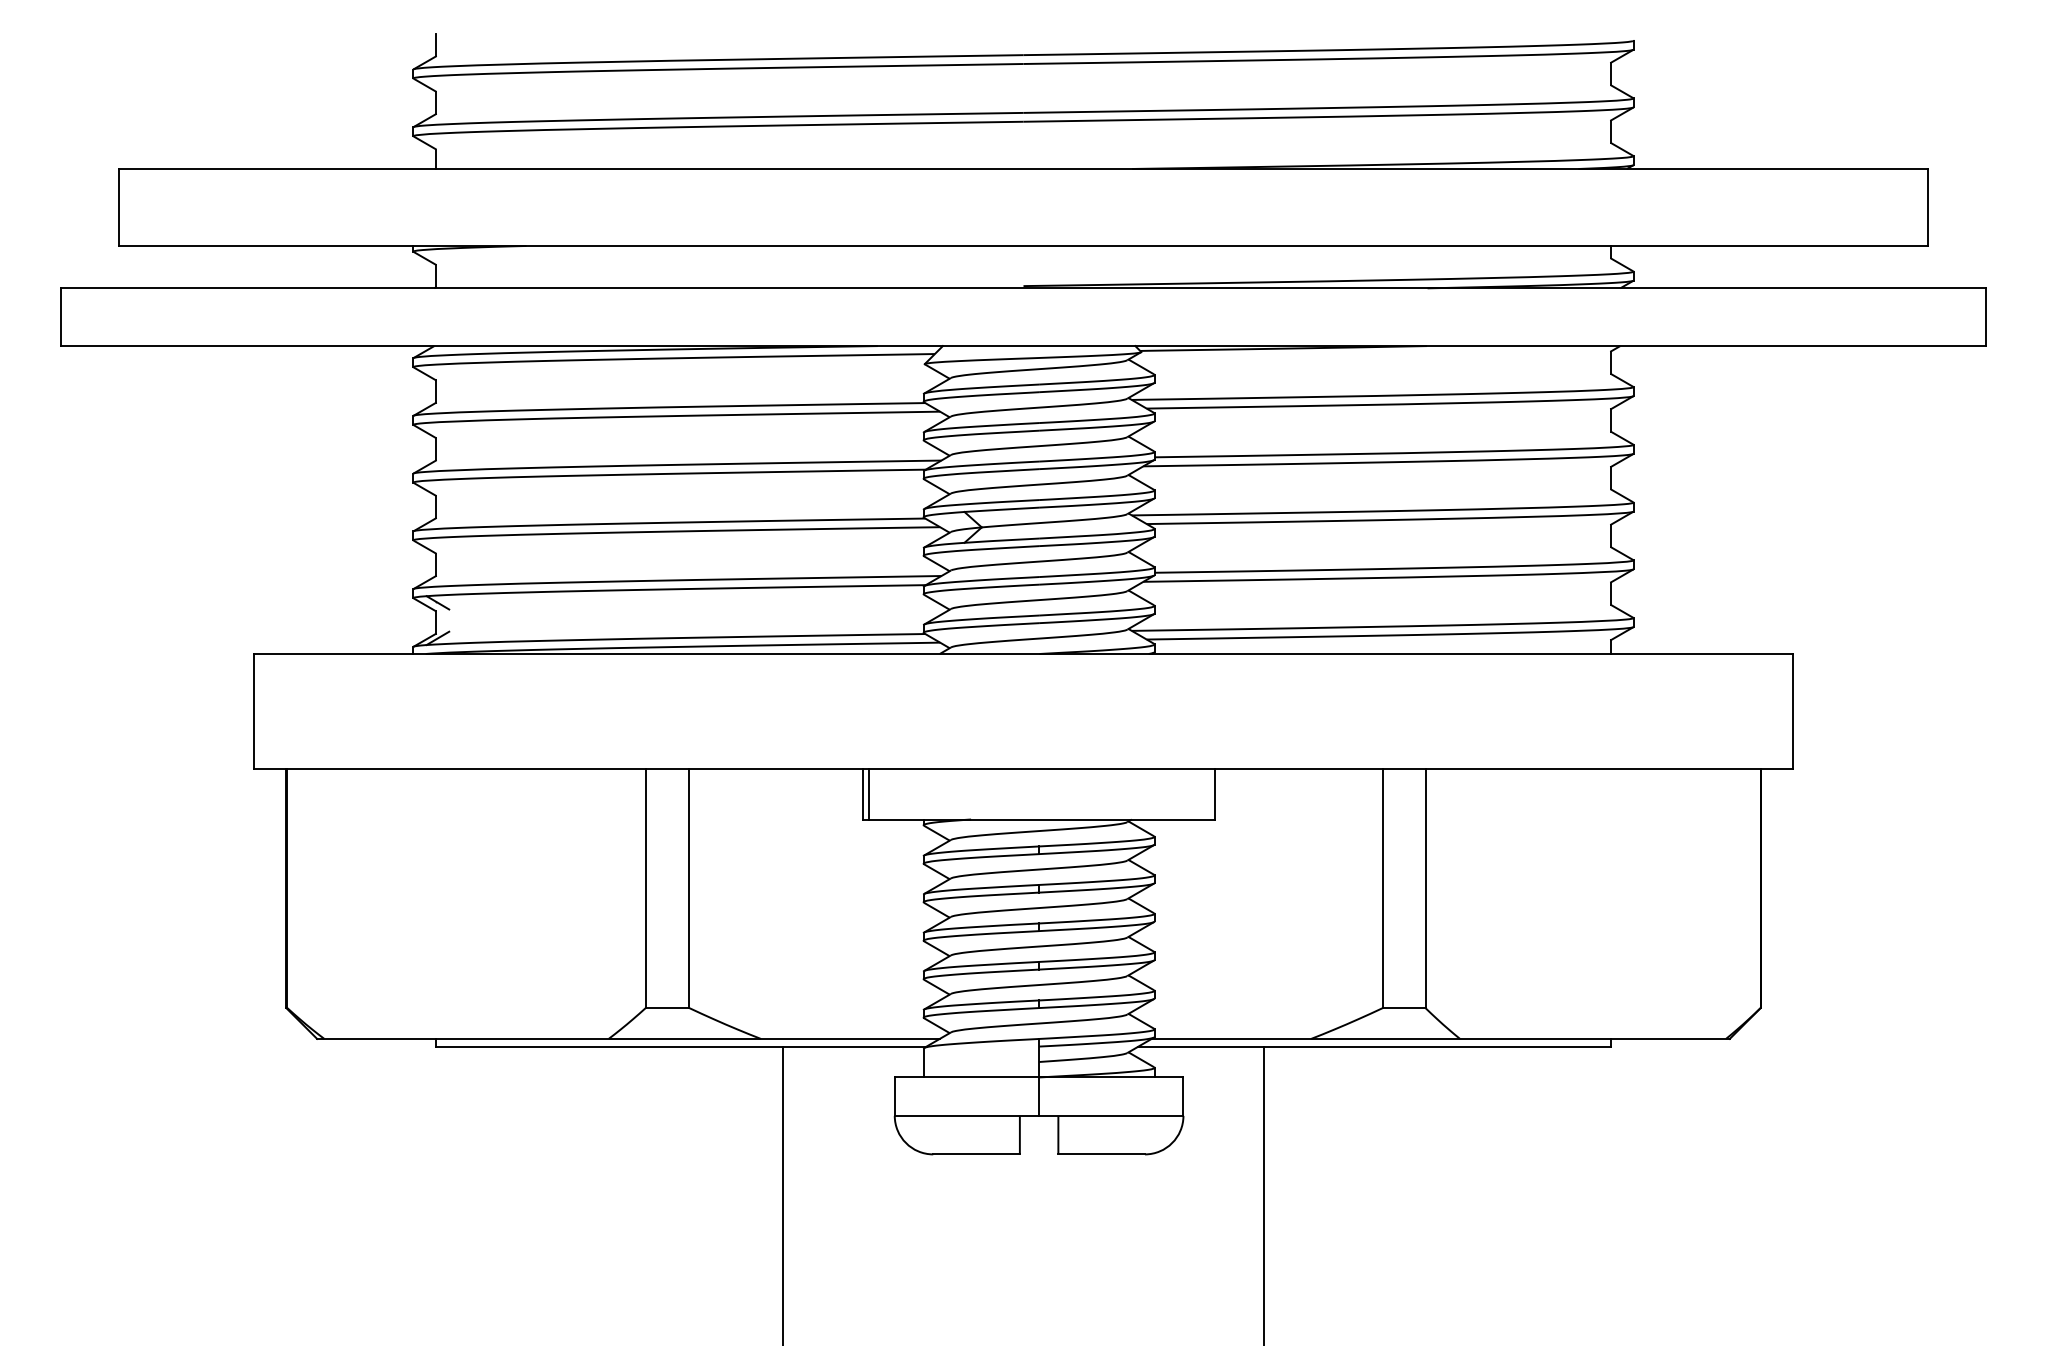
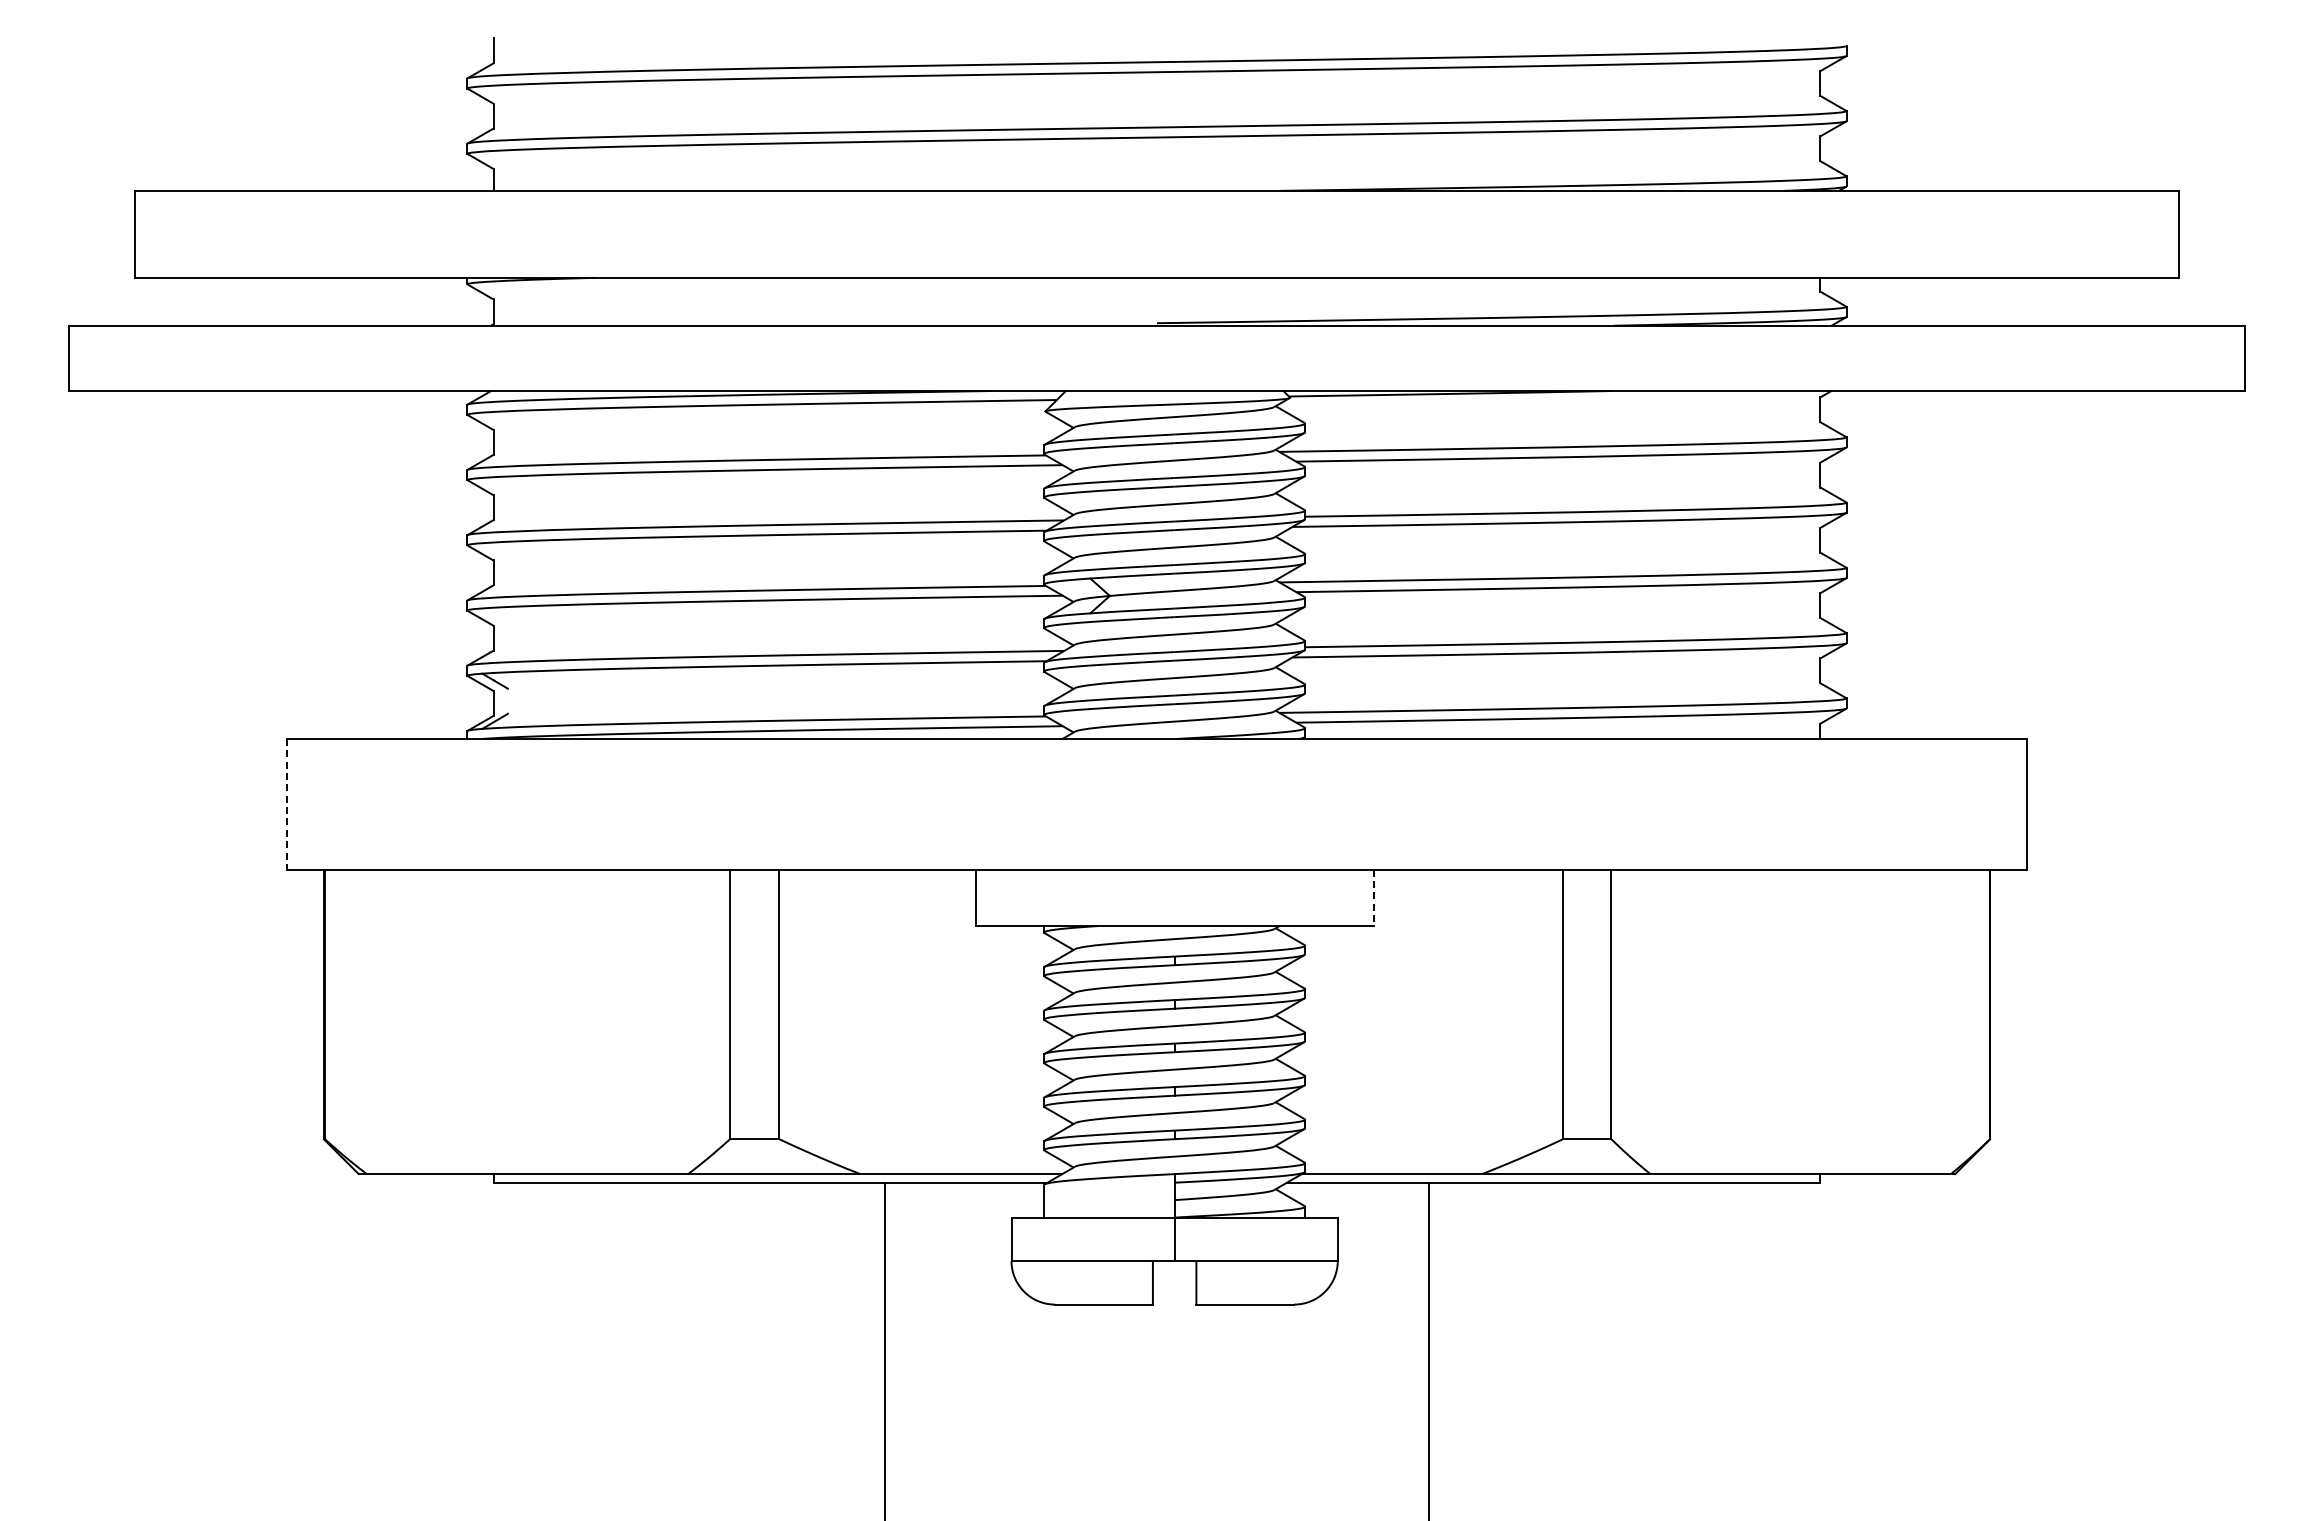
line: (253, 711) -> (286, 804), solid -> dashed
line: (869, 794) -> (982, 897), removed
line: (1215, 795) -> (1373, 898), solid -> dashed

